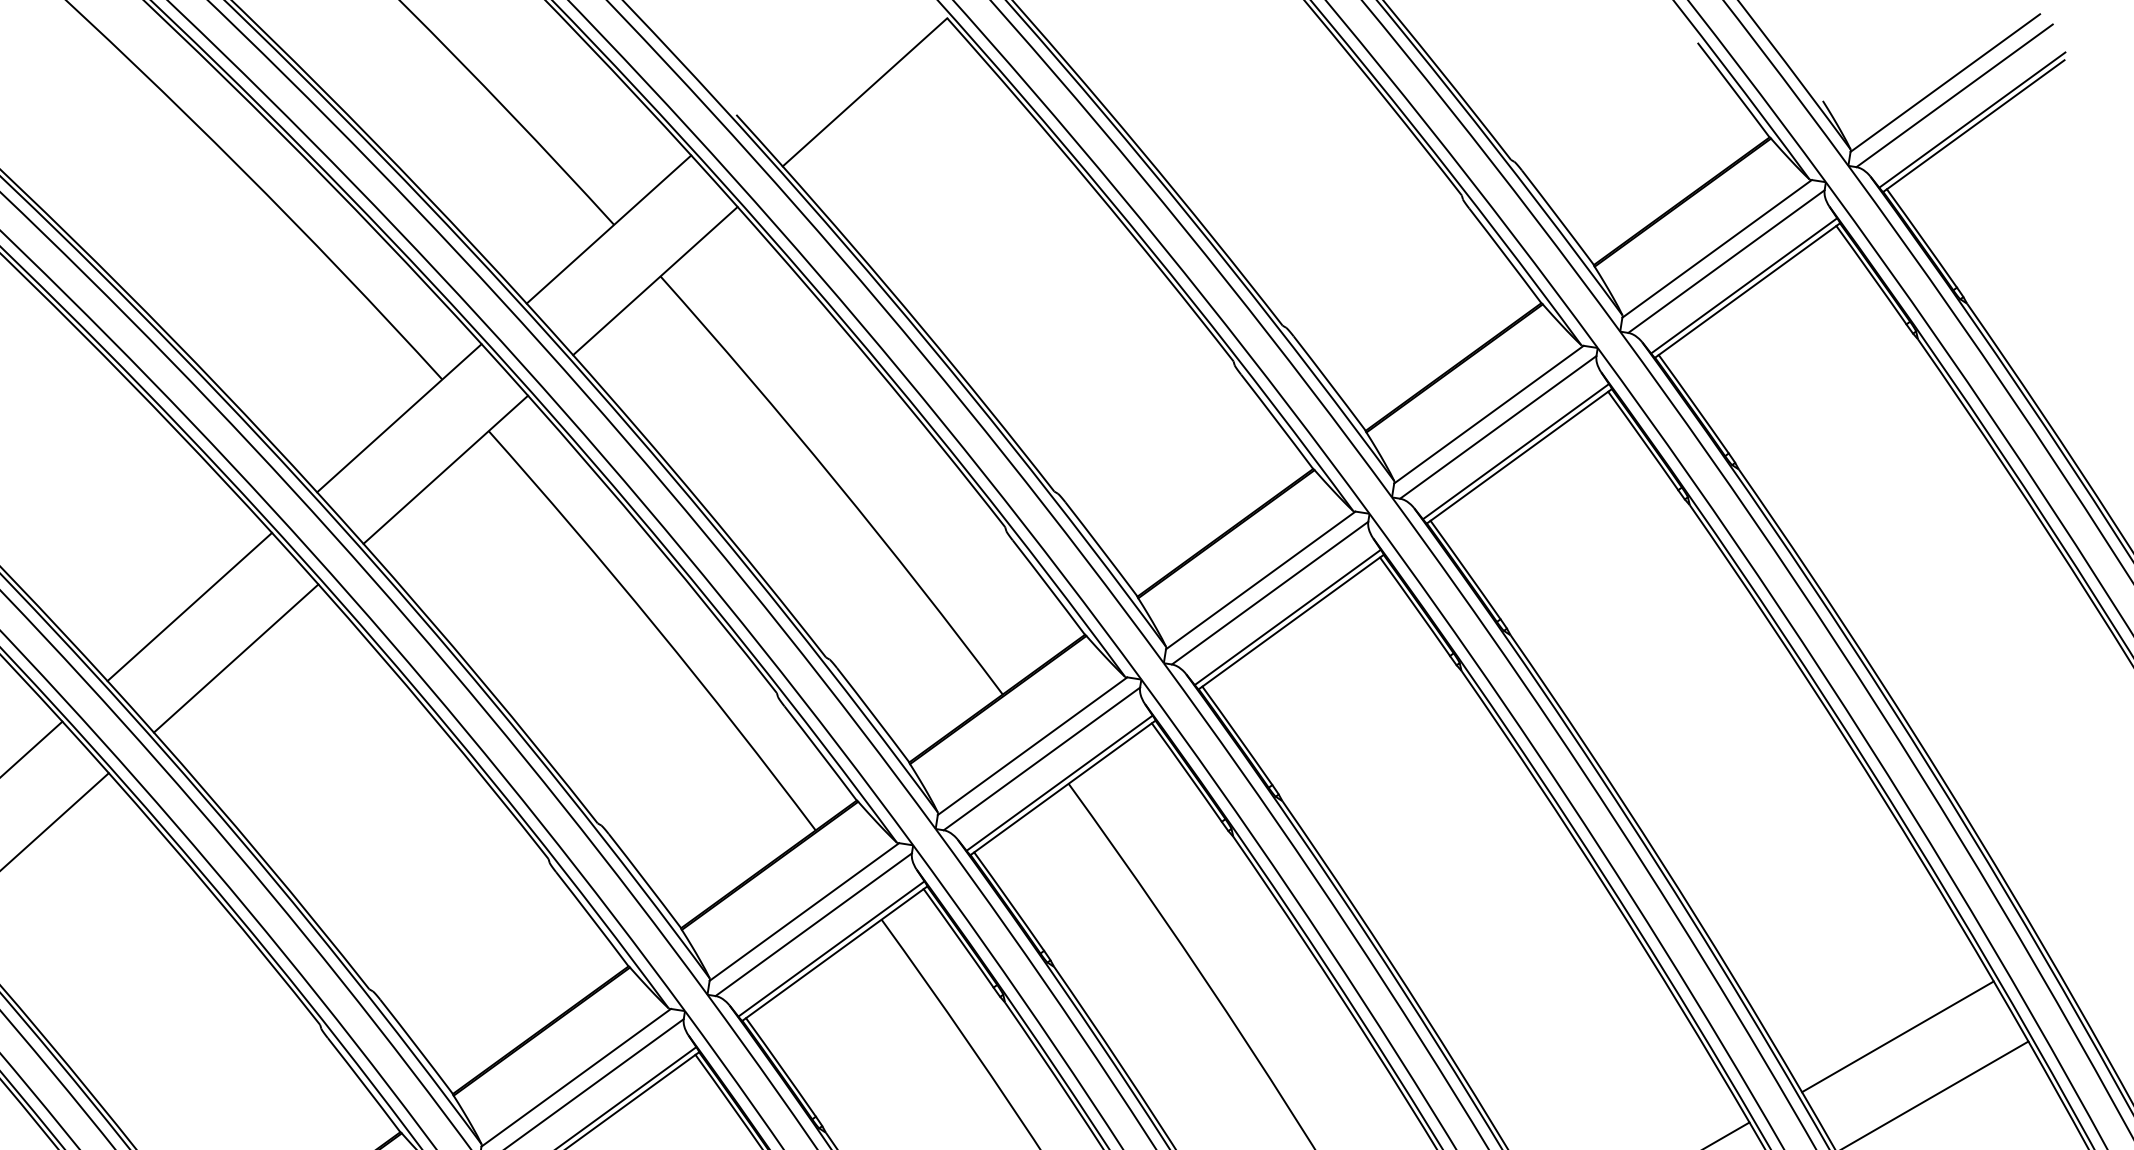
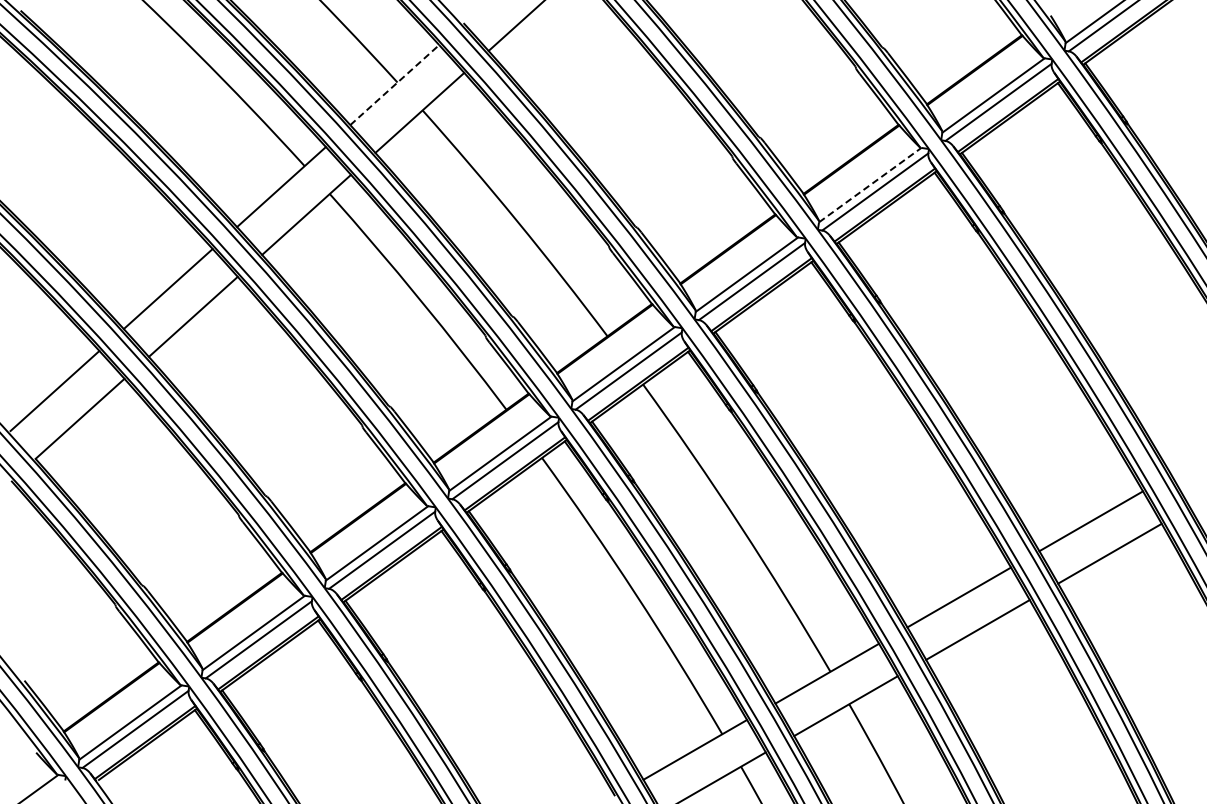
line: (608, 230) -> (394, 85), solid -> dashed
line: (1489, 413) -> (870, 184), solid -> dashed

